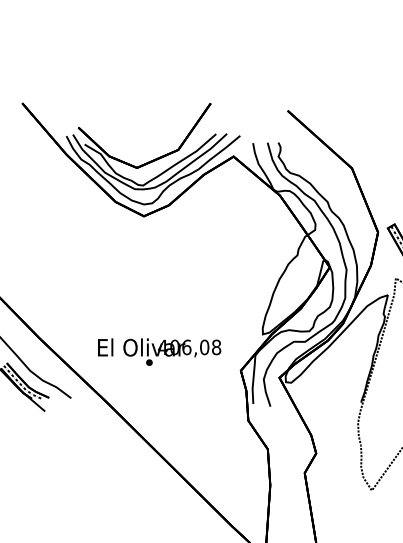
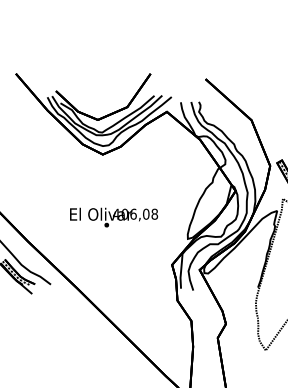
text: (160, 351) -> (114, 217), moved

